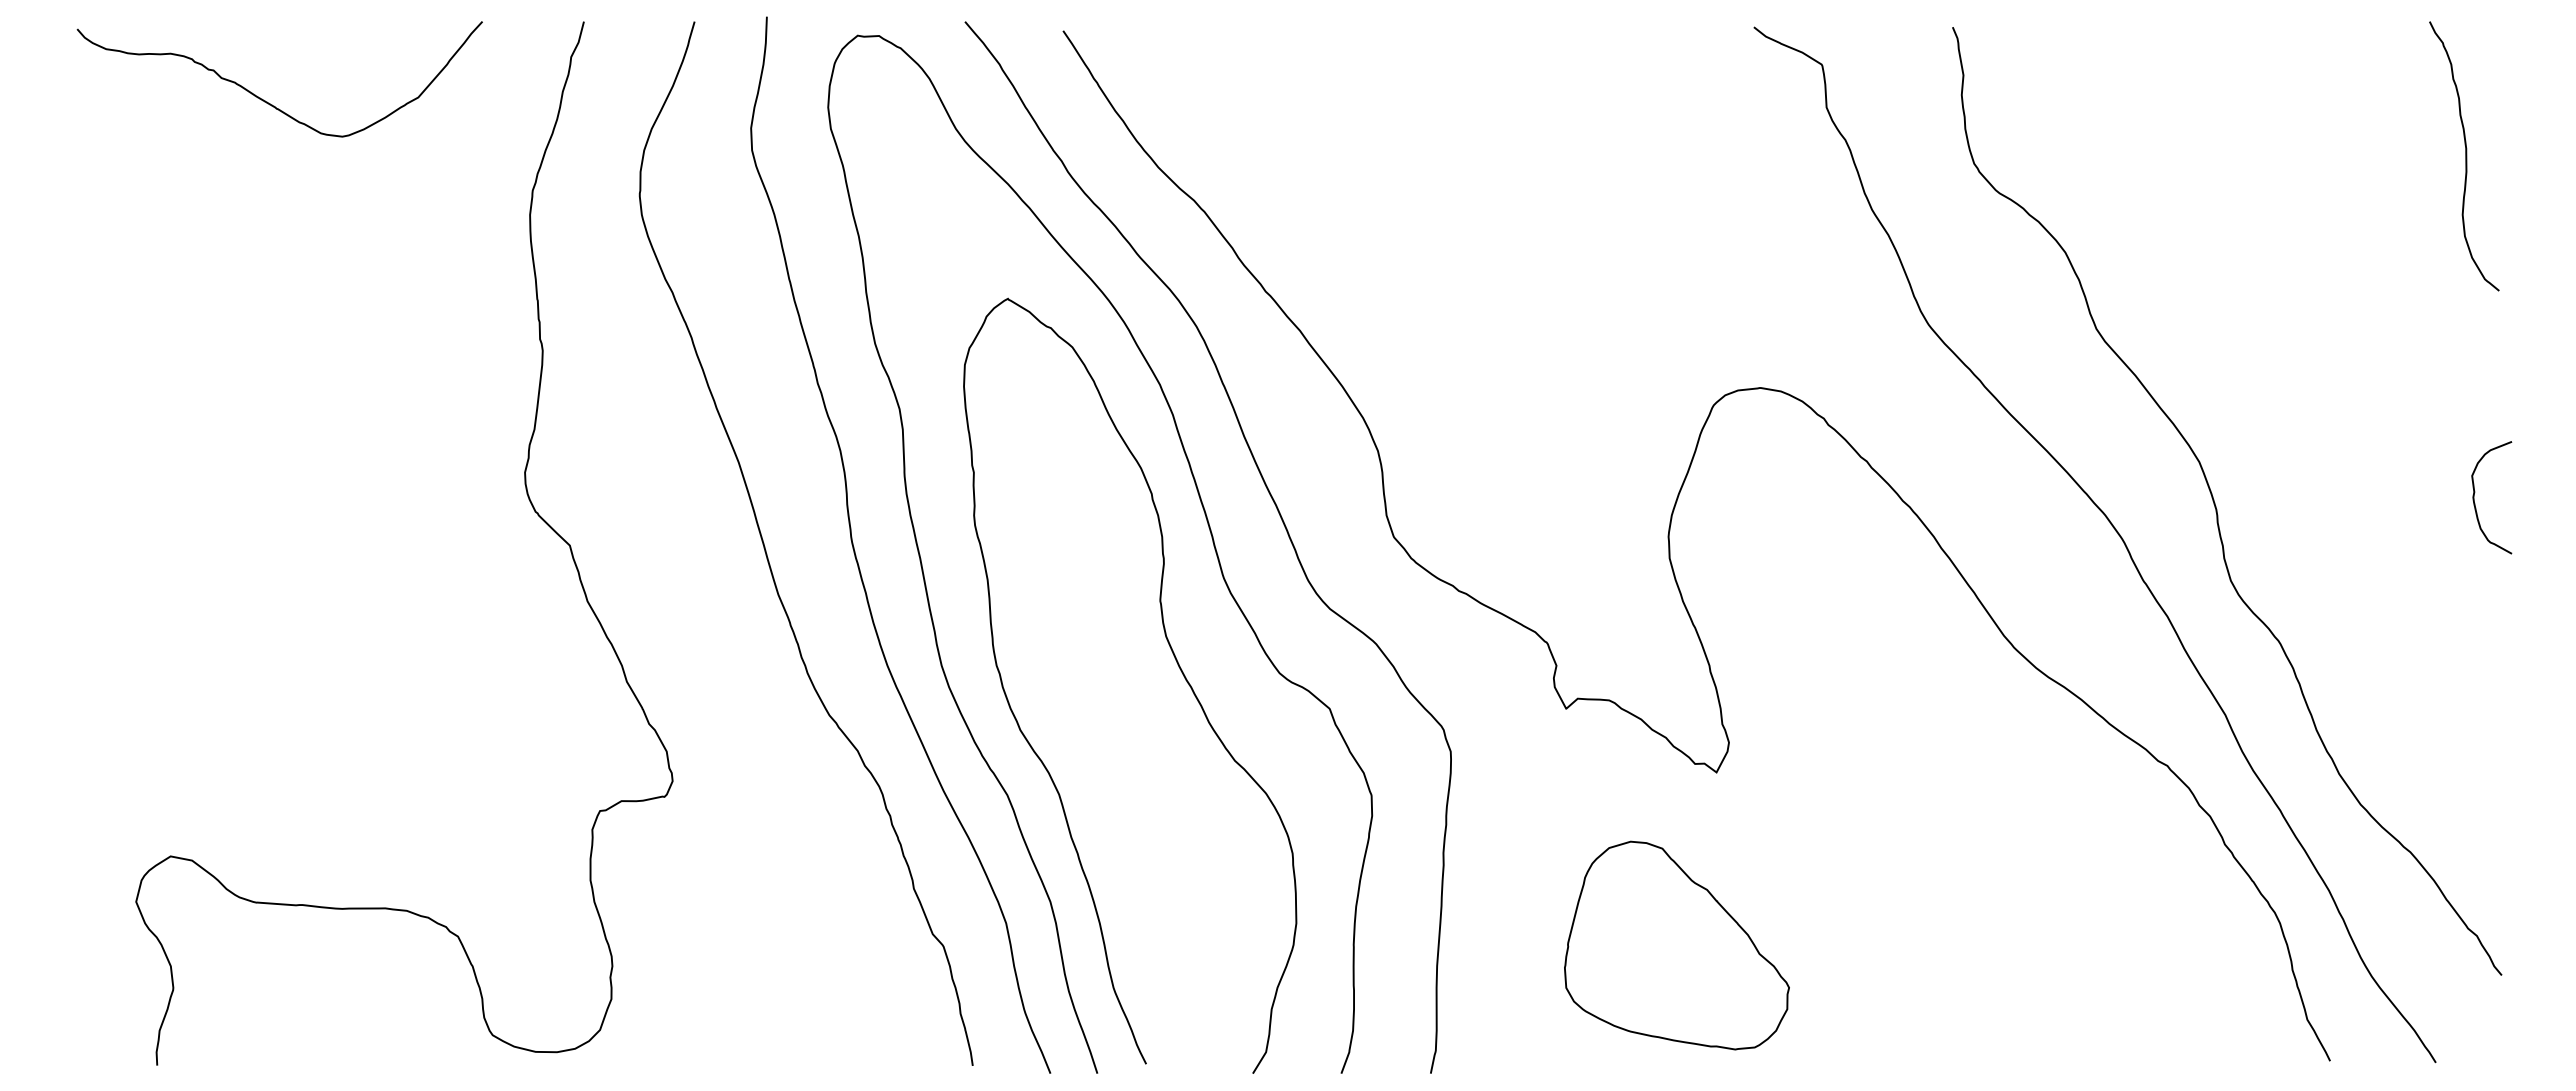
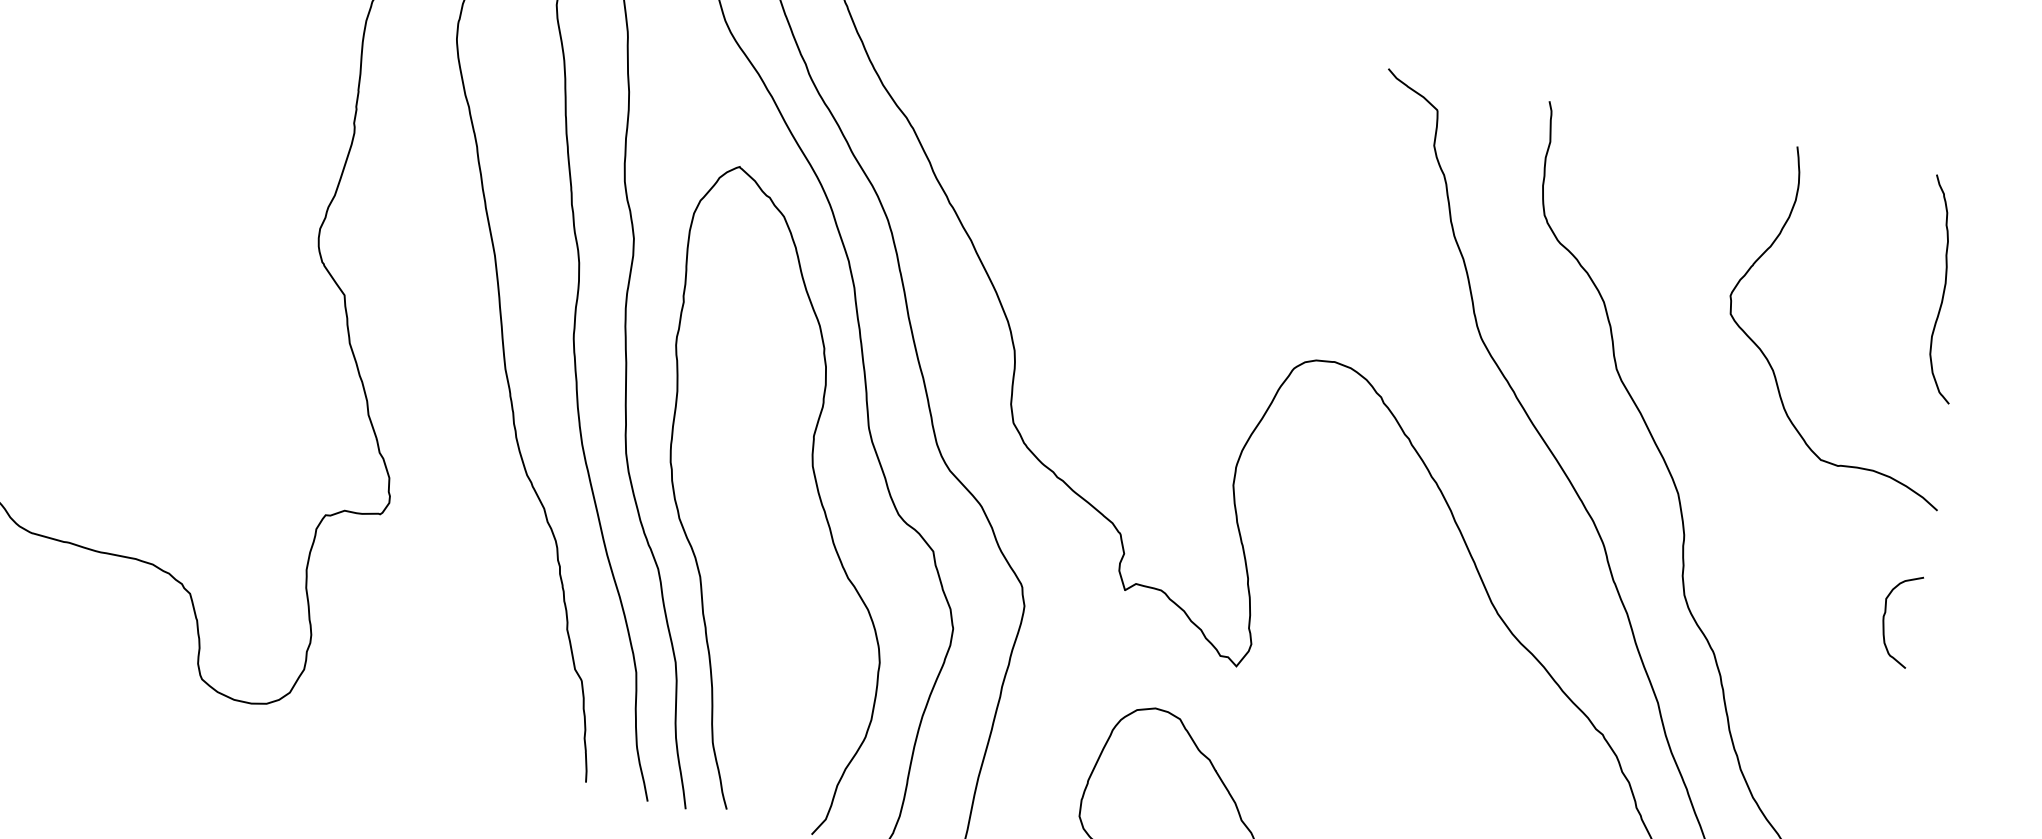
curve: (2278, 286) -> (1771, 364), added
curve: (2475, 492) -> (1886, 612), moved

